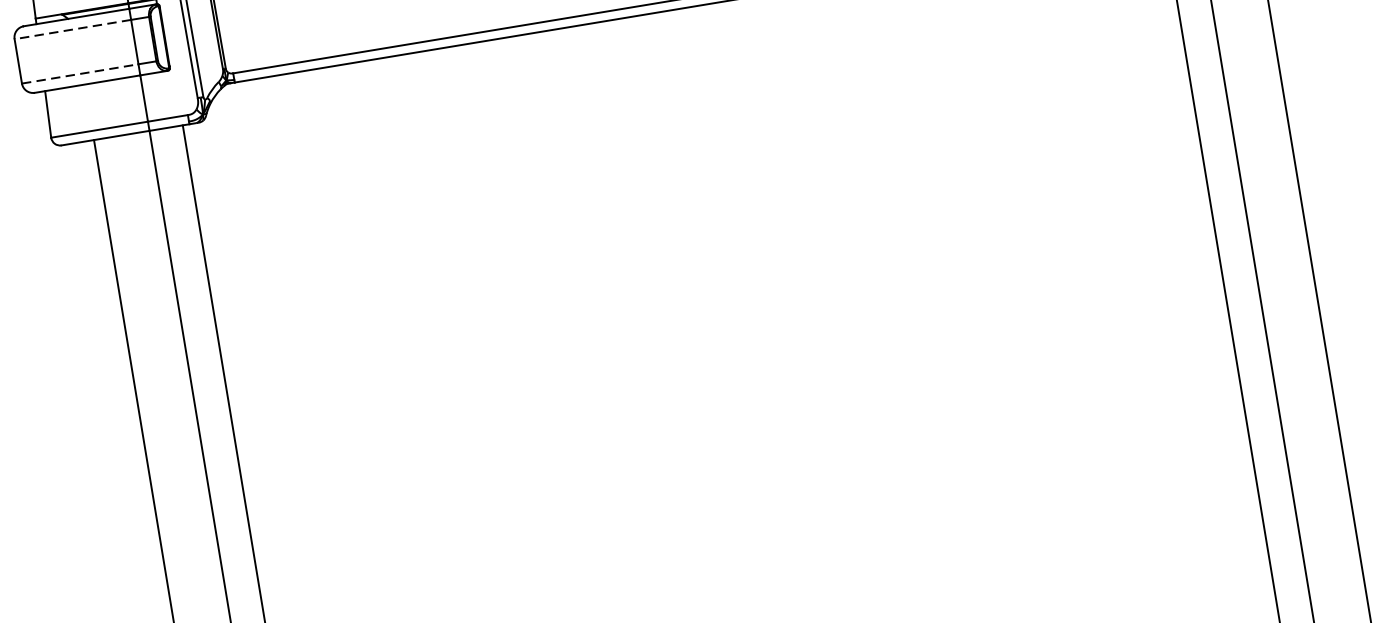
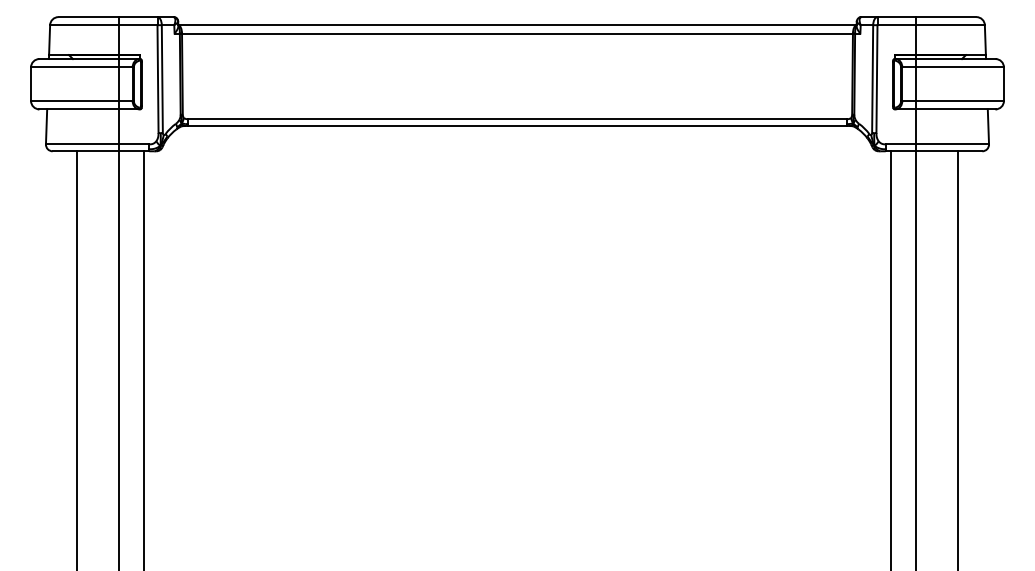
line: (72, 29) -> (74, 67), dashed -> solid
line: (80, 73) -> (75, 100), dashed -> solid

